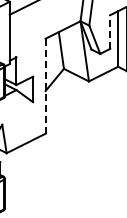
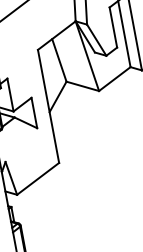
line: (110, 32) -> (113, 28), dashed -> solid
line: (45, 85) -> (48, 105), dashed -> solid

